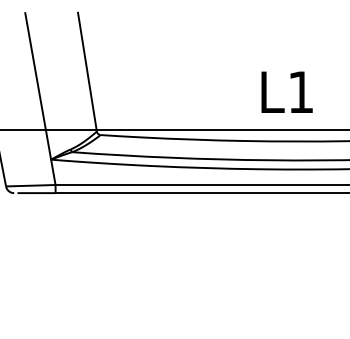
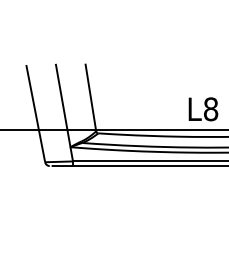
text: (301, 92) -> (211, 109), L1 -> L8

